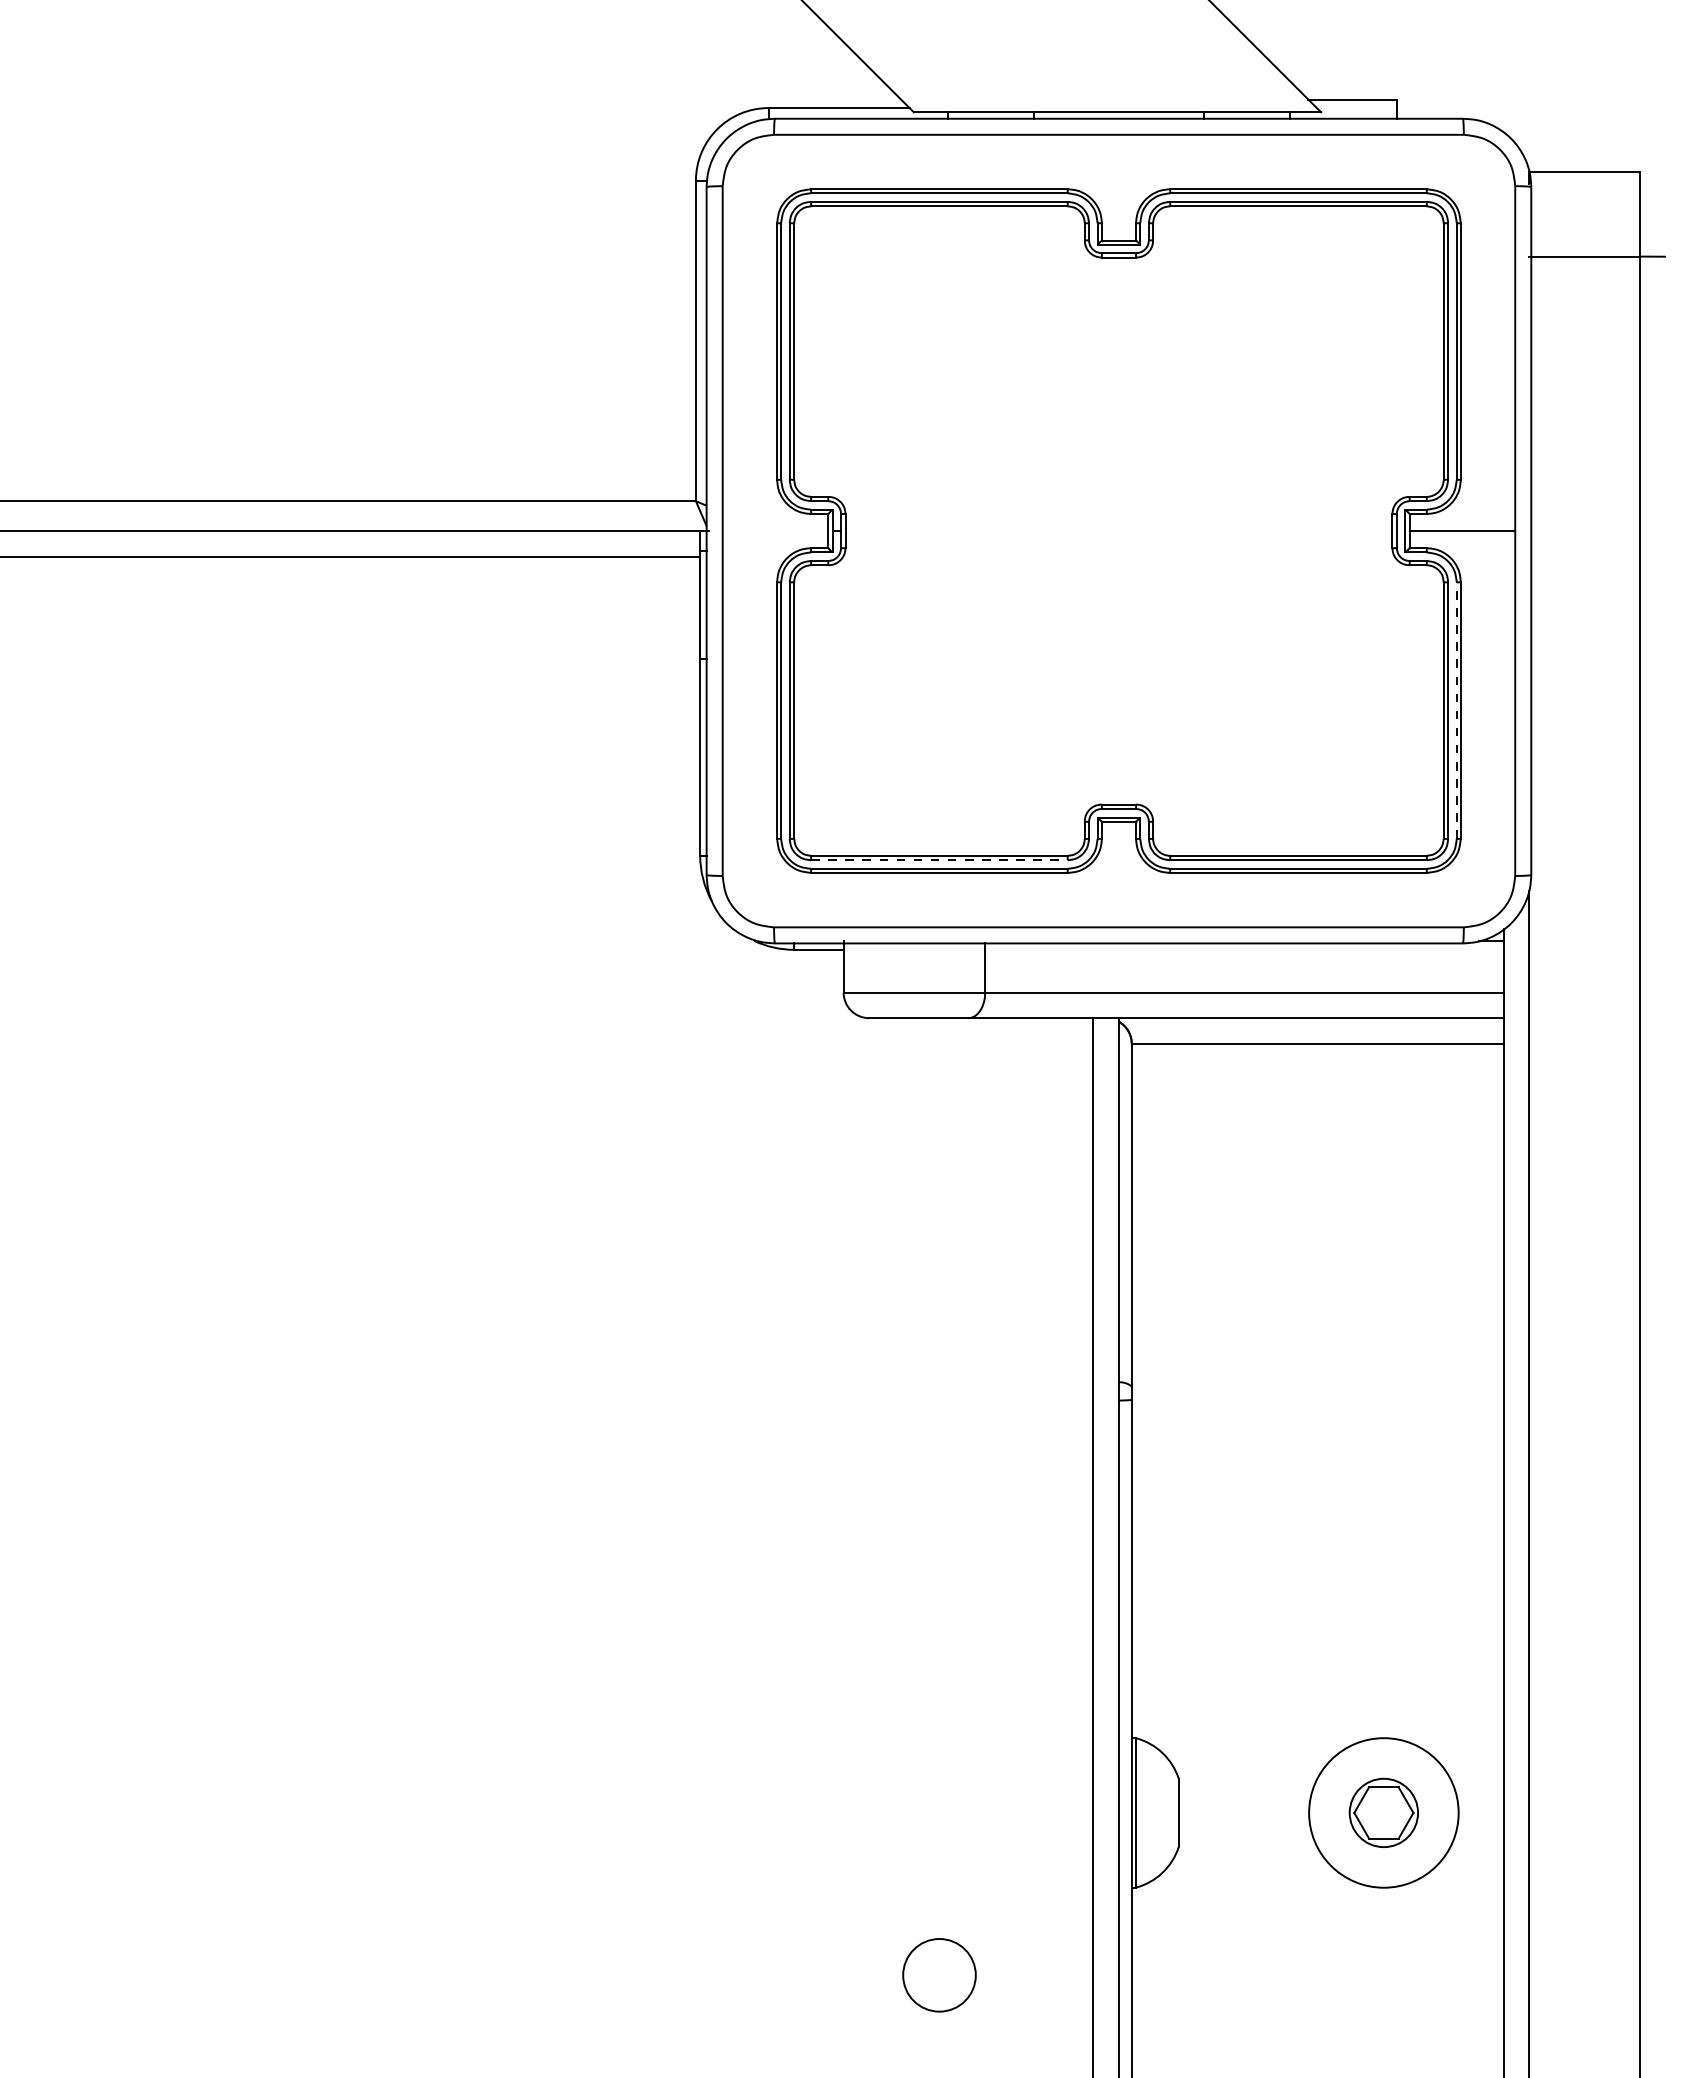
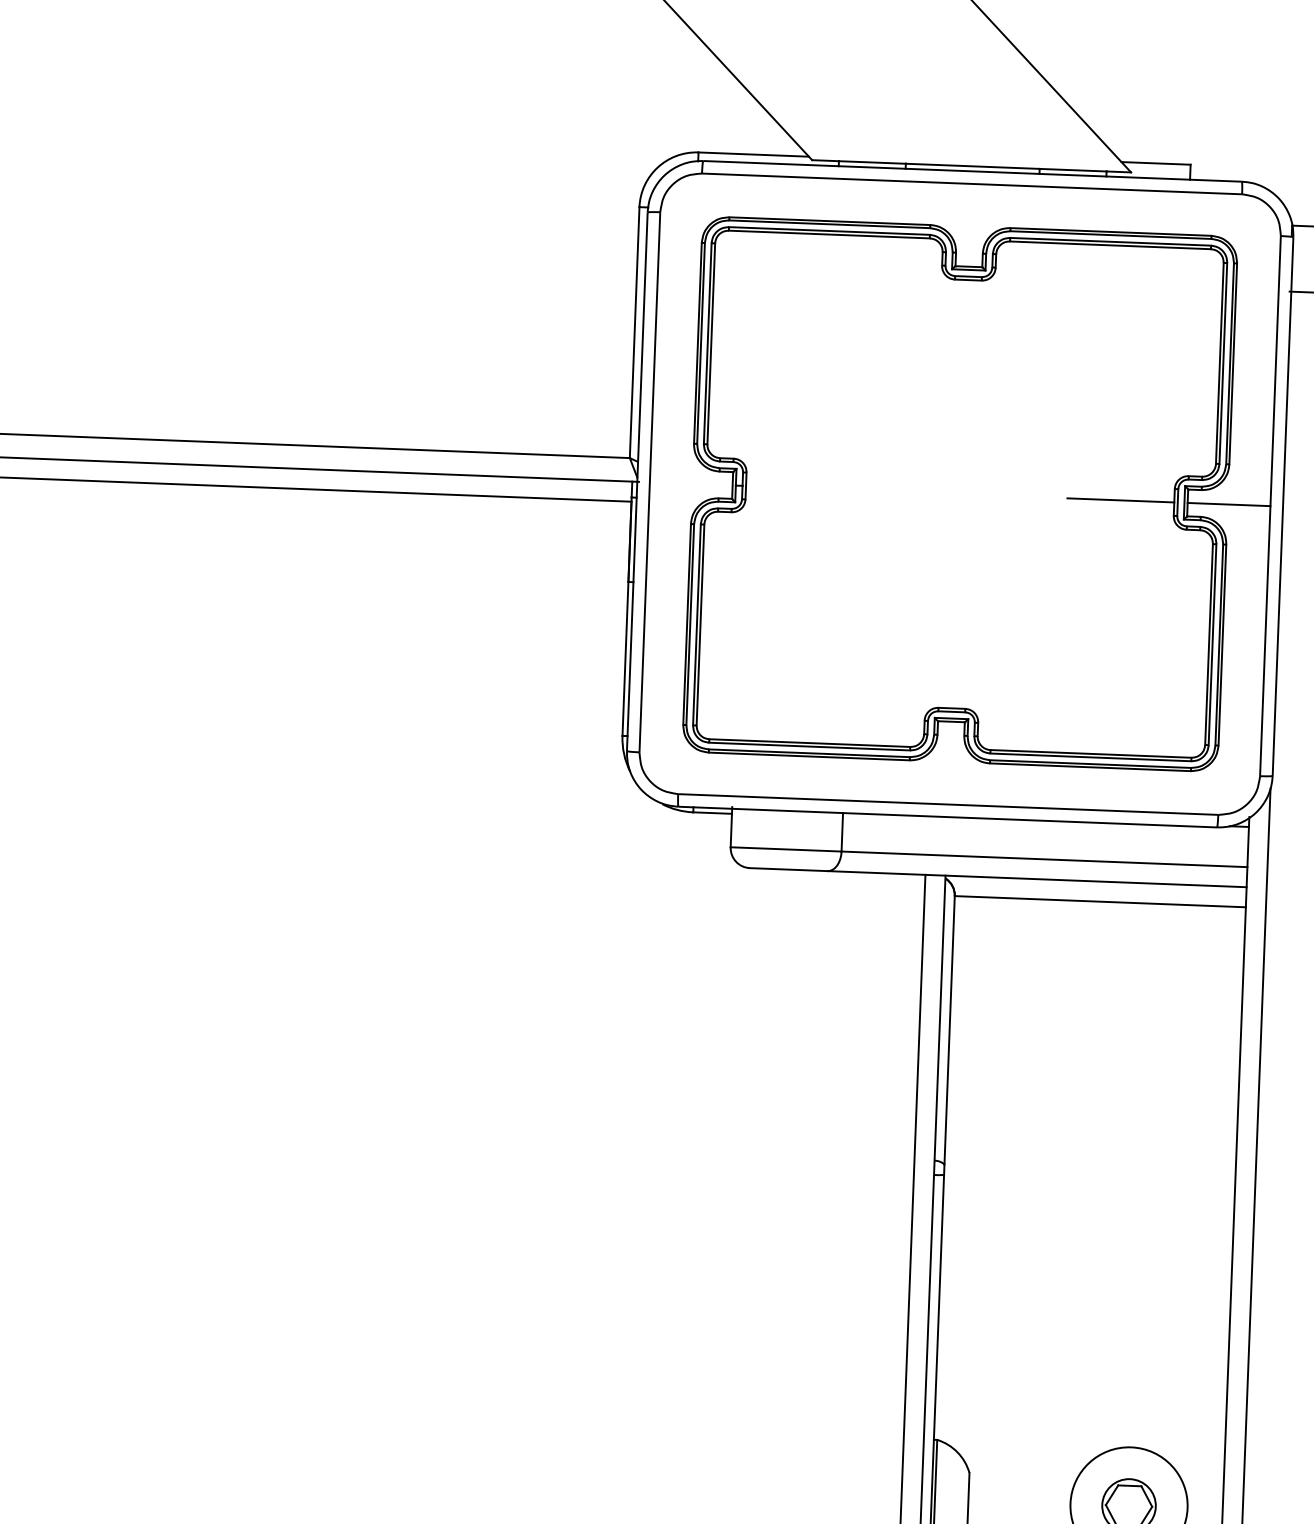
line: (1323, 531) -> (1120, 500), added
line: (1456, 710) -> (1219, 644), dashed -> solid
line: (939, 860) -> (809, 746), dashed -> solid

